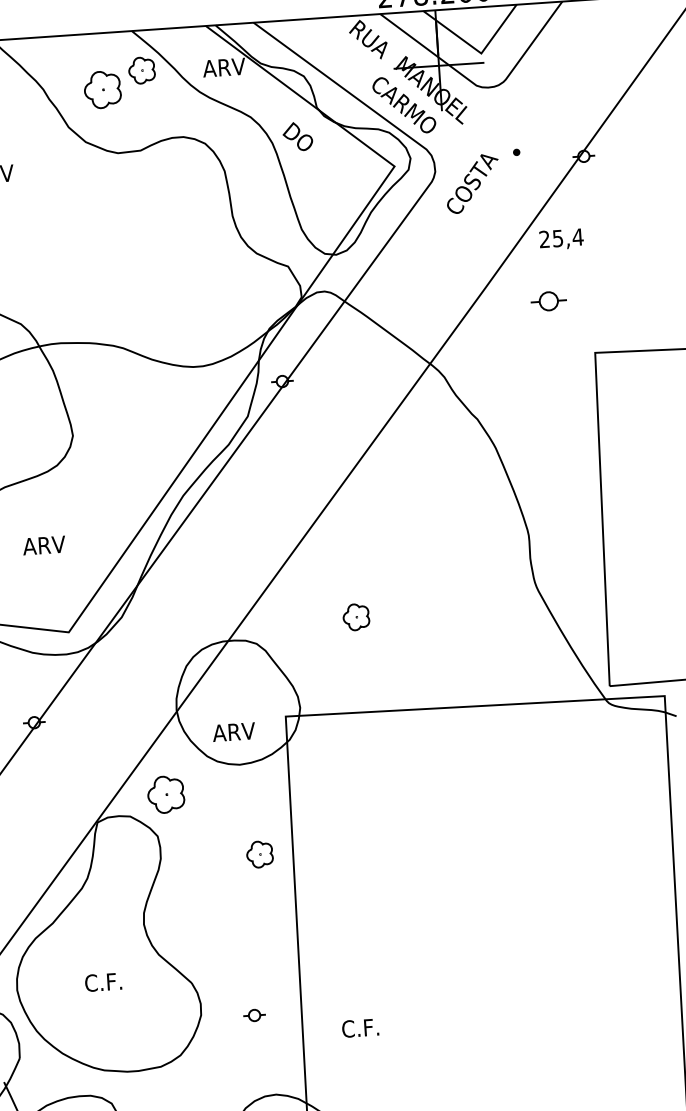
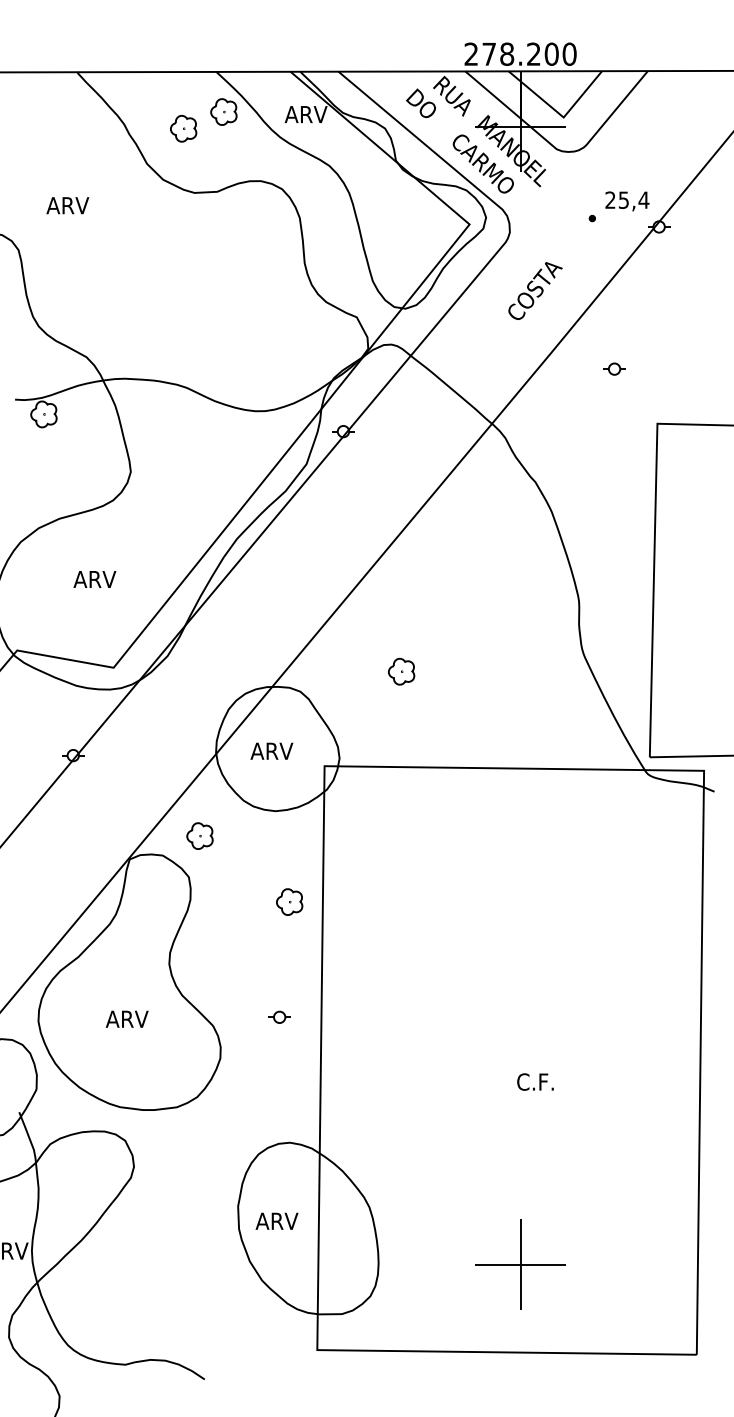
part: (102, 89) -> (183, 128), size x0.71
text: (297, 136) -> (420, 103), moved
text: (472, 183) -> (535, 290), moved
text: (561, 239) -> (627, 201), moved
part: (548, 300) -> (614, 368), size x0.62
text: (233, 731) -> (271, 750), moved
part: (165, 794) -> (199, 835), size x0.71
text: (104, 982) -> (126, 1019), C.F. -> ARV
part: (254, 1014) -> (279, 1016), moved
text: (360, 1027) -> (535, 1081), moved

